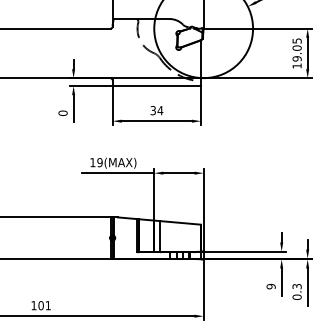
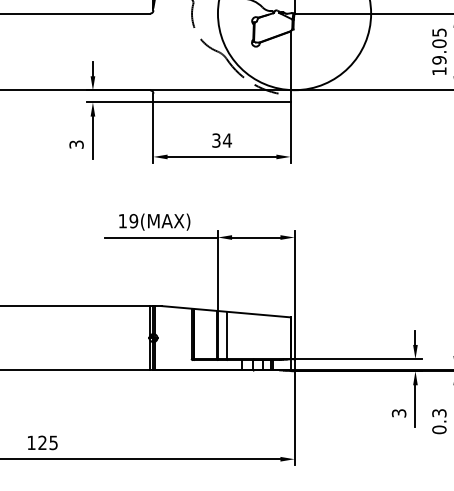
text: (62, 112) -> (75, 143), 0 -> 3
text: (270, 286) -> (398, 413), 9 -> 3
text: (44, 305) -> (47, 442), 101 -> 125

